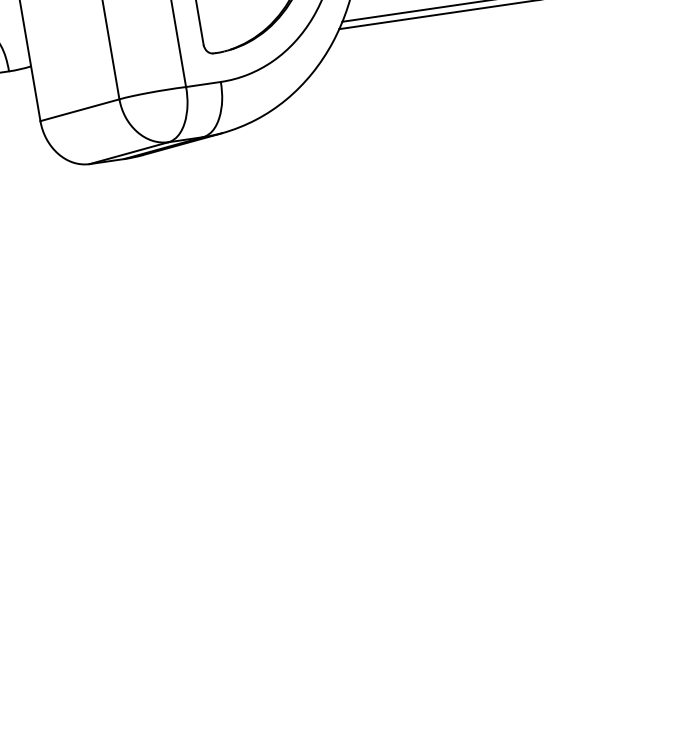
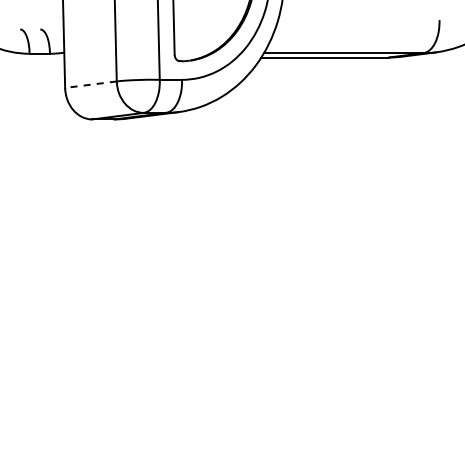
line: (79, 110) -> (90, 84), solid -> dashed

